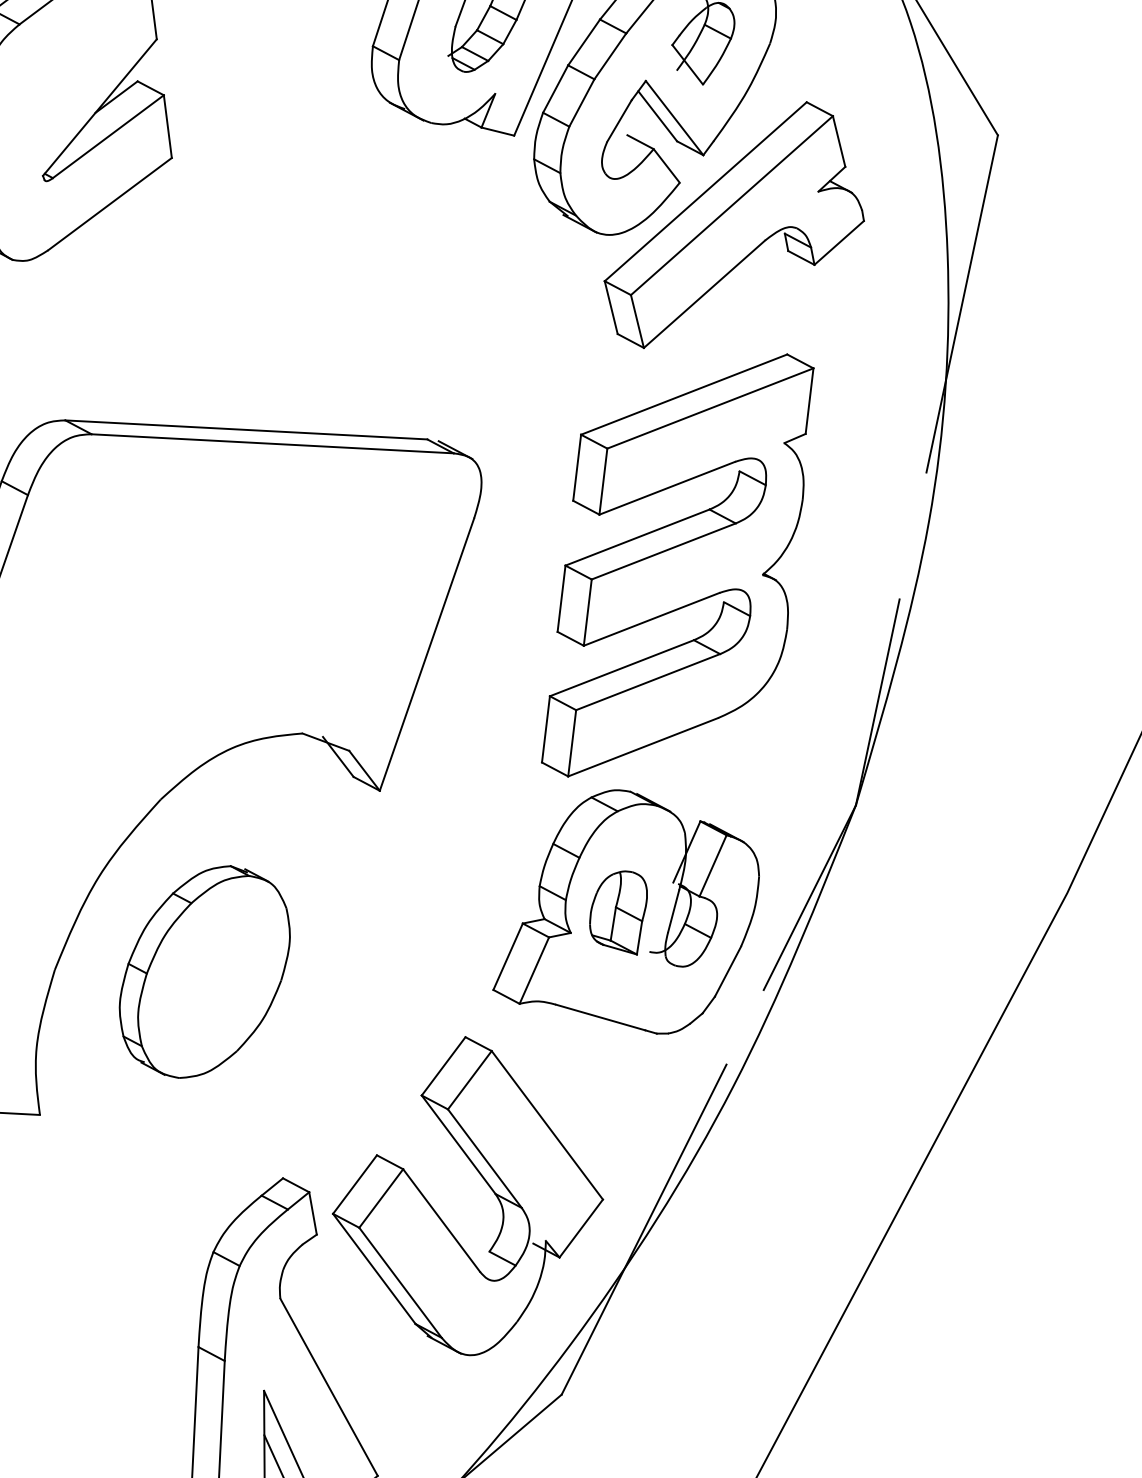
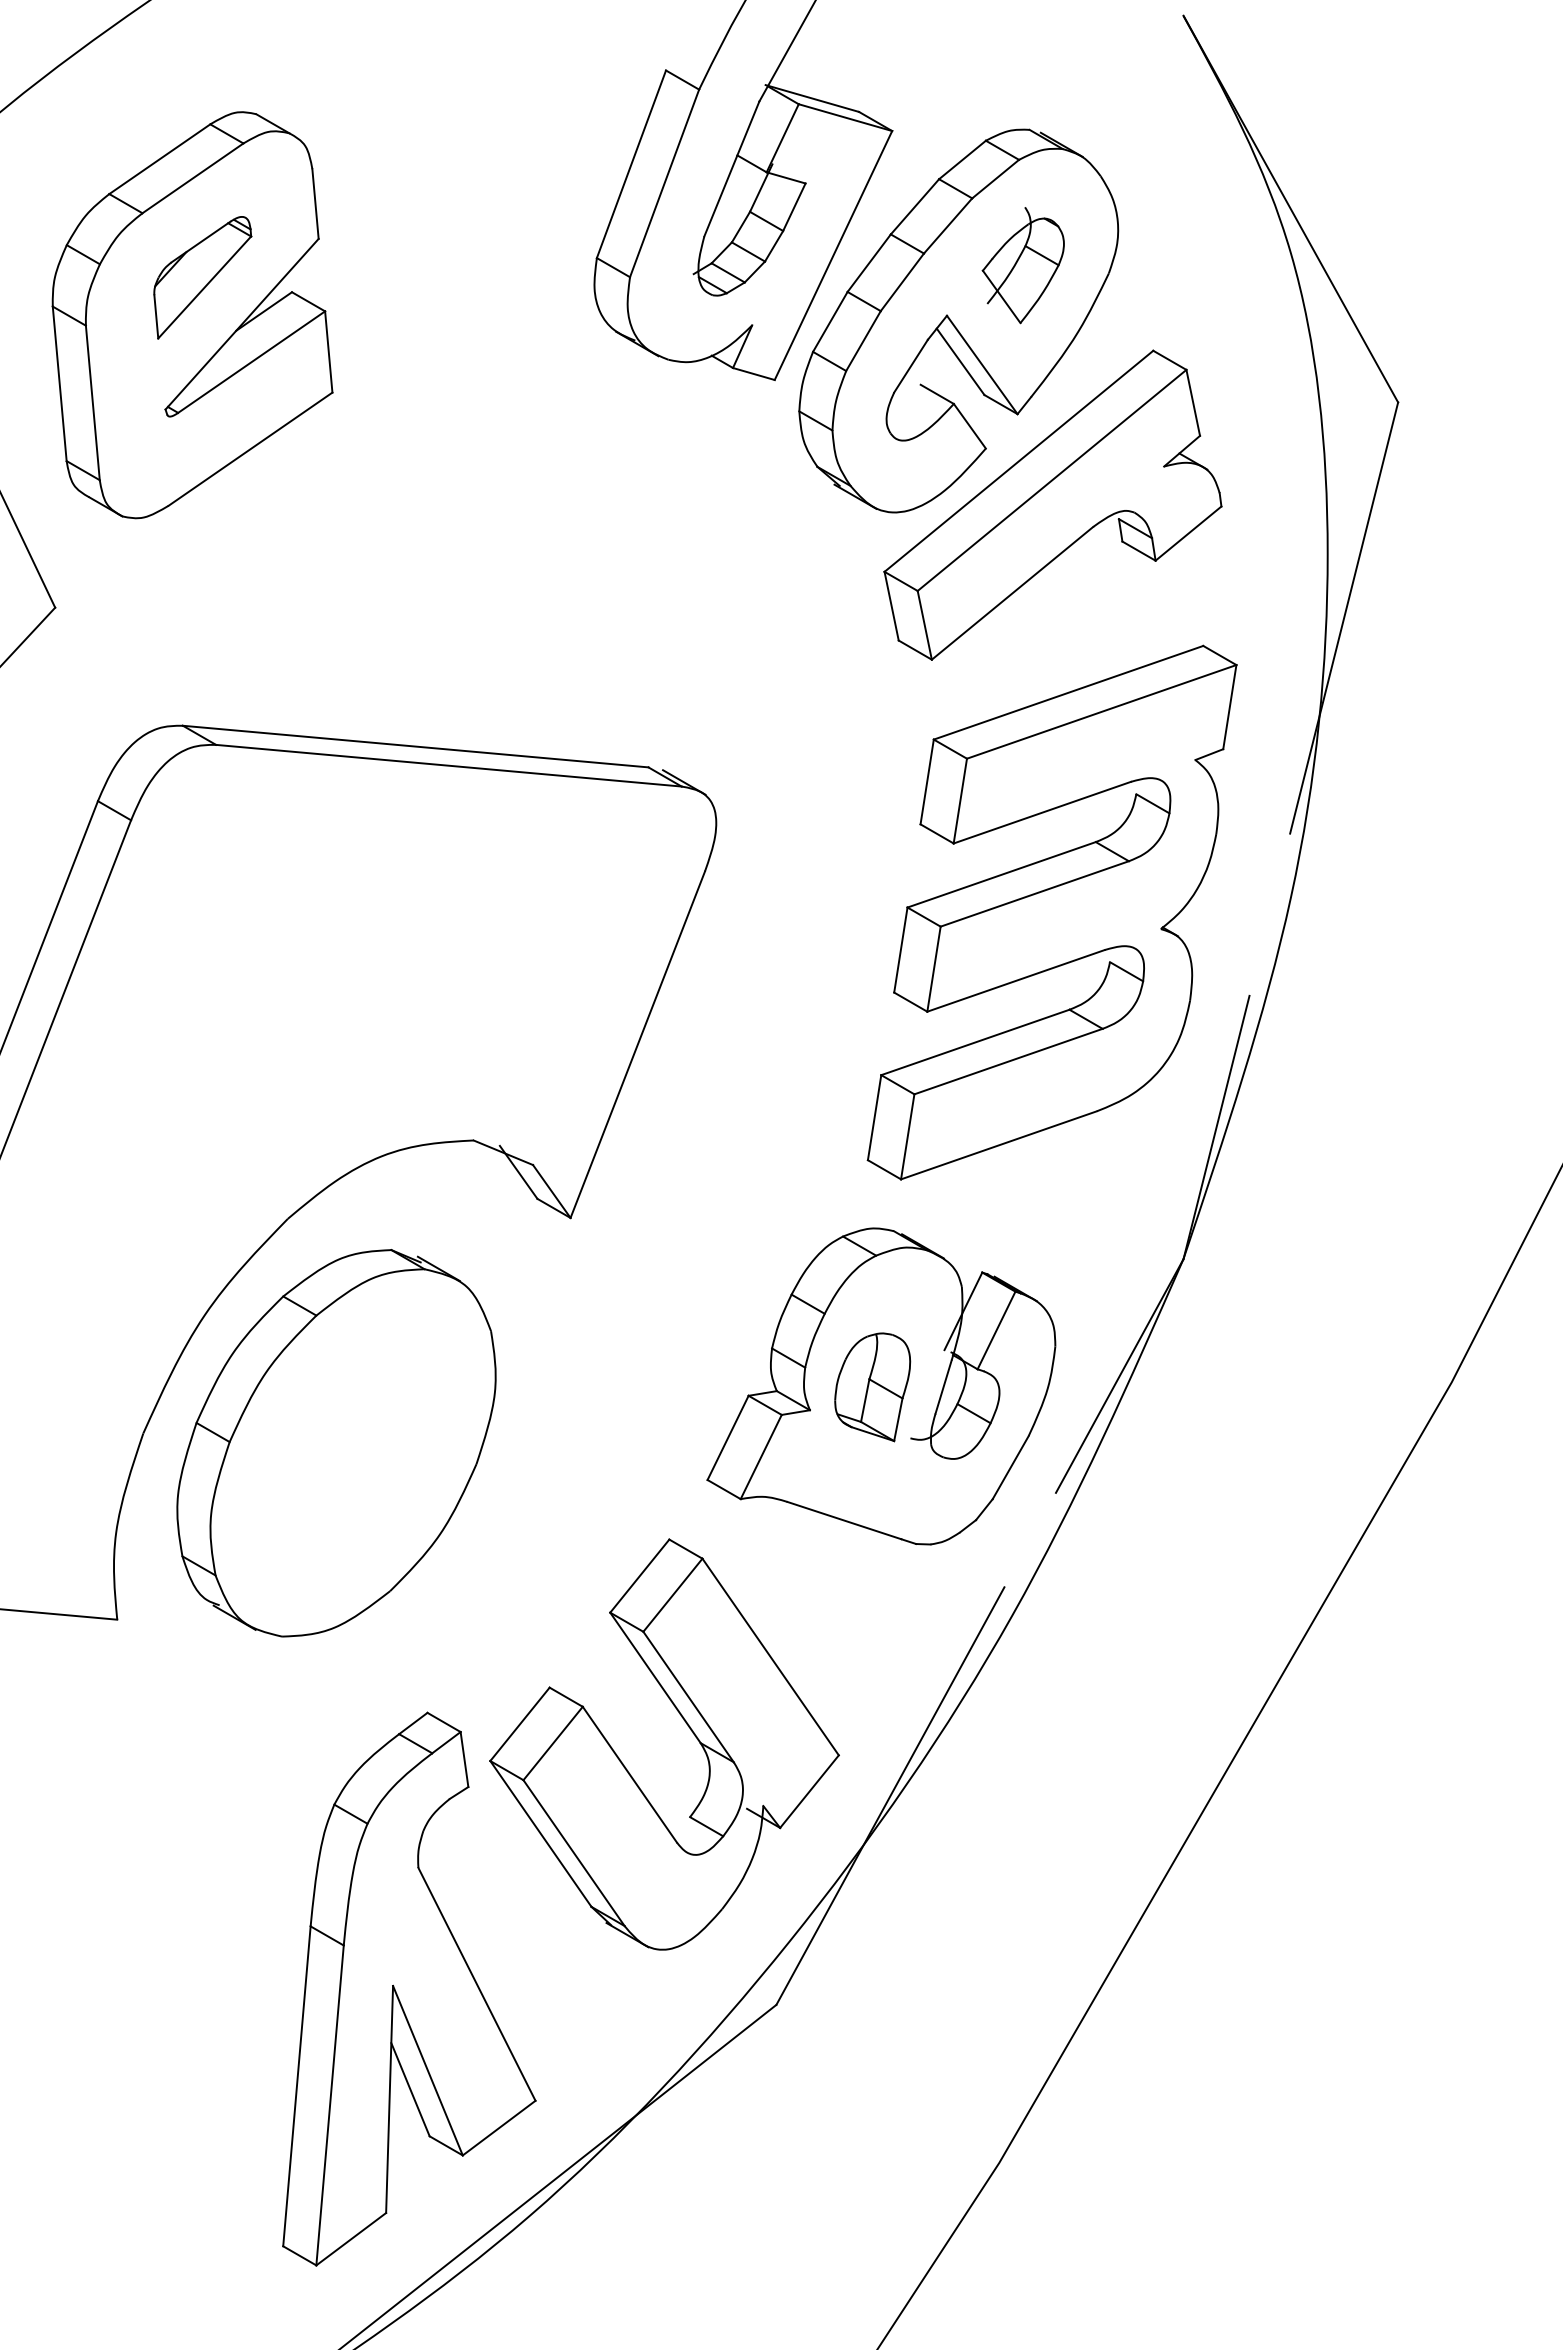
part: (67, 72) -> (202, 277), added
part: (677, 565) -> (1051, 912), moved
part: (204, 972) -> (336, 1443), size x1.43

